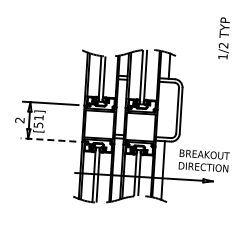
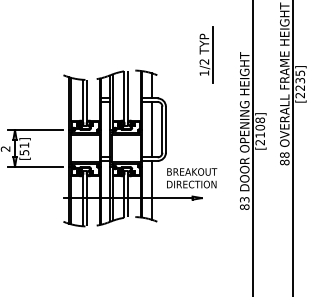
line: (232, 38) -> (212, 54), added
line: (166, 109) -> (151, 129), added
line: (48, 139) -> (35, 166), dashed -> solid

